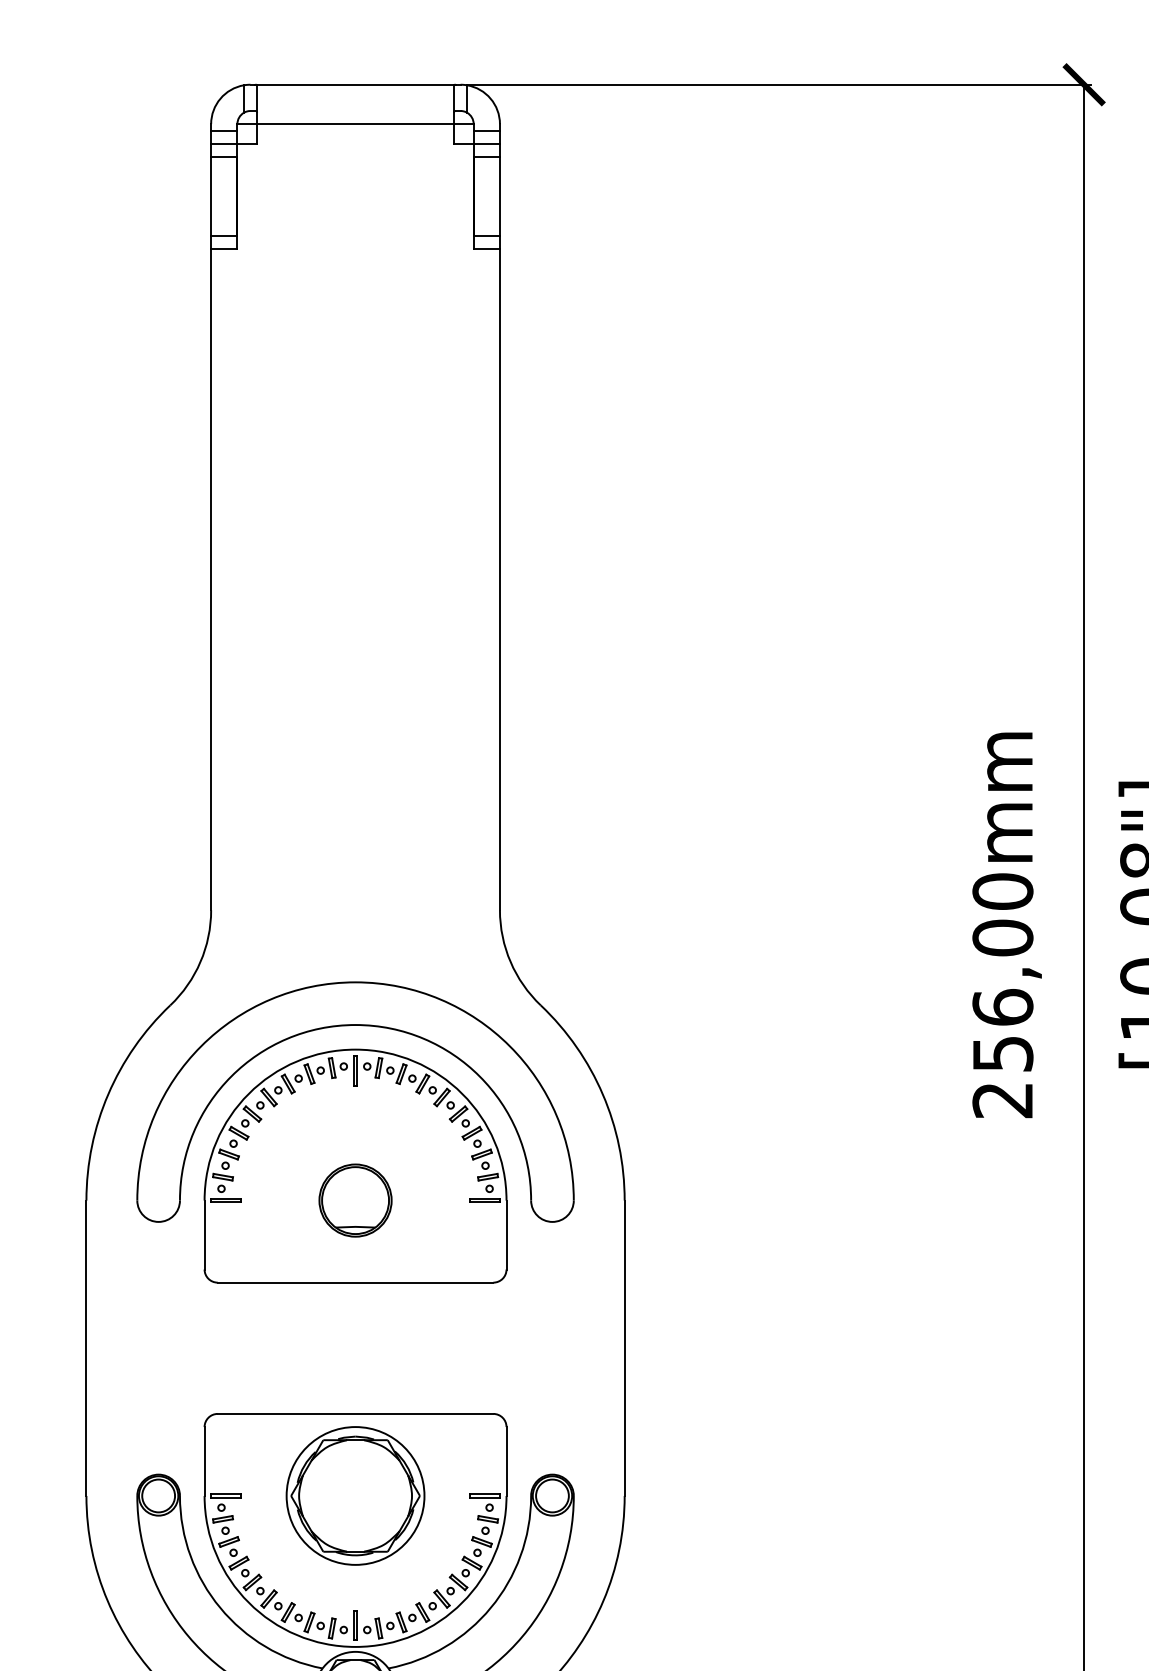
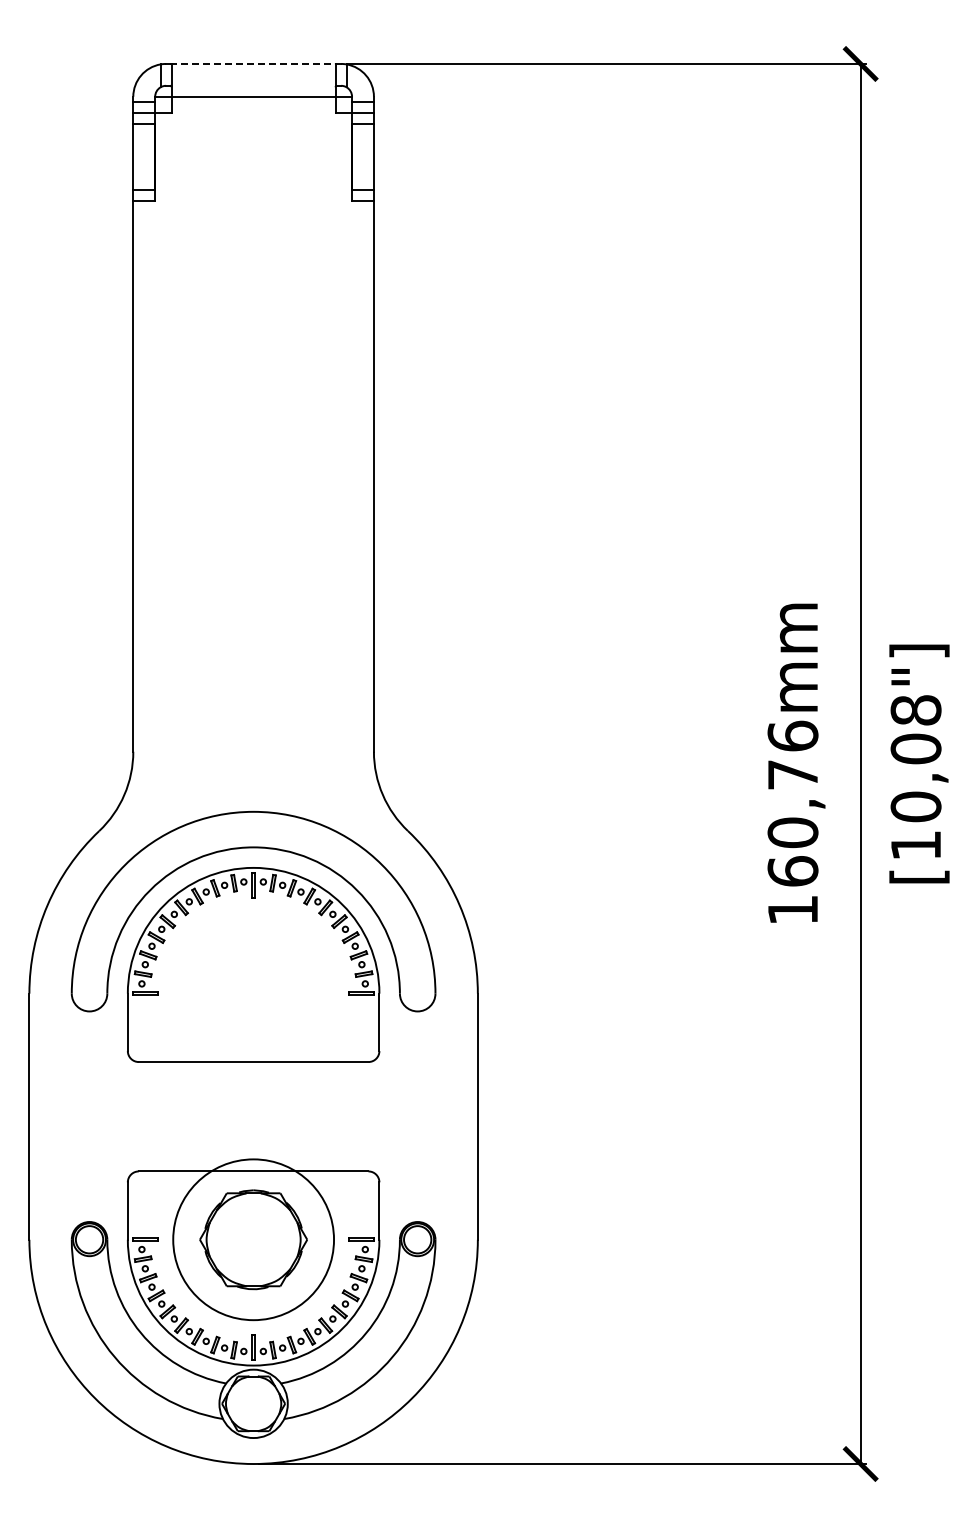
line: (356, 84) -> (254, 63), solid -> dashed
text: (1002, 995) -> (792, 822), 256,00mm -> 160,76mm
part: (355, 1200) -> (253, 993), removed
circle: (355, 1495) -> (253, 1239), size x1.4

